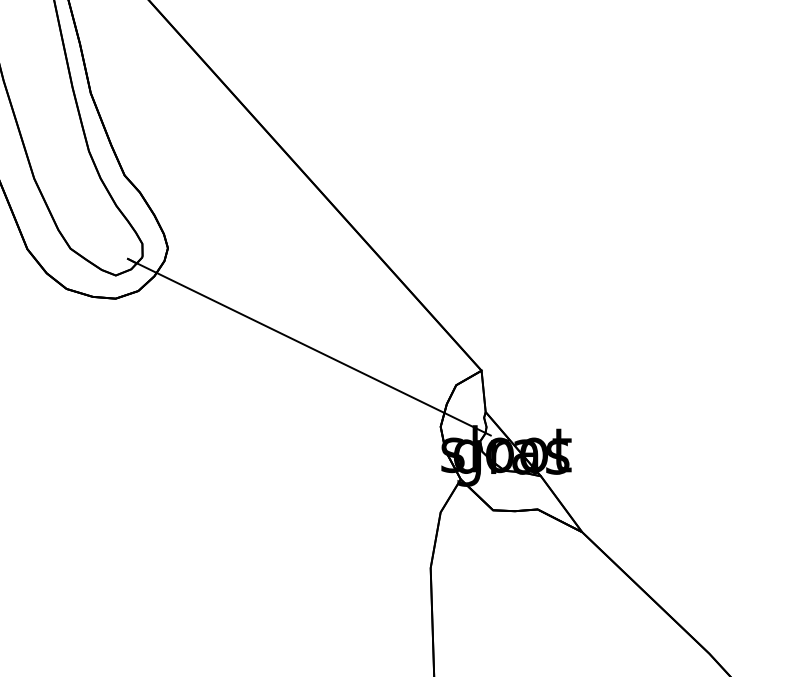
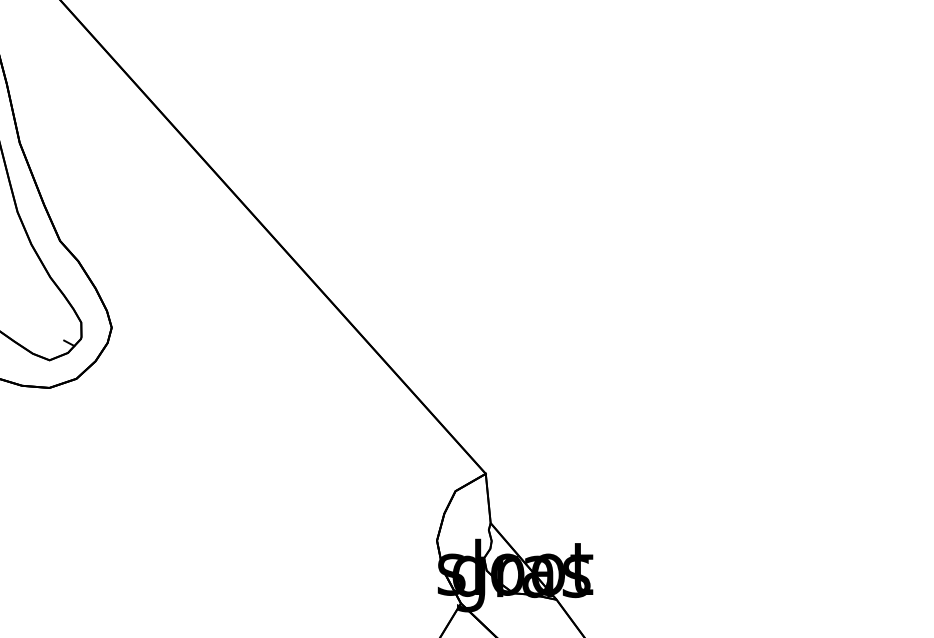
line: (309, 346) -> (280, 444), removed

